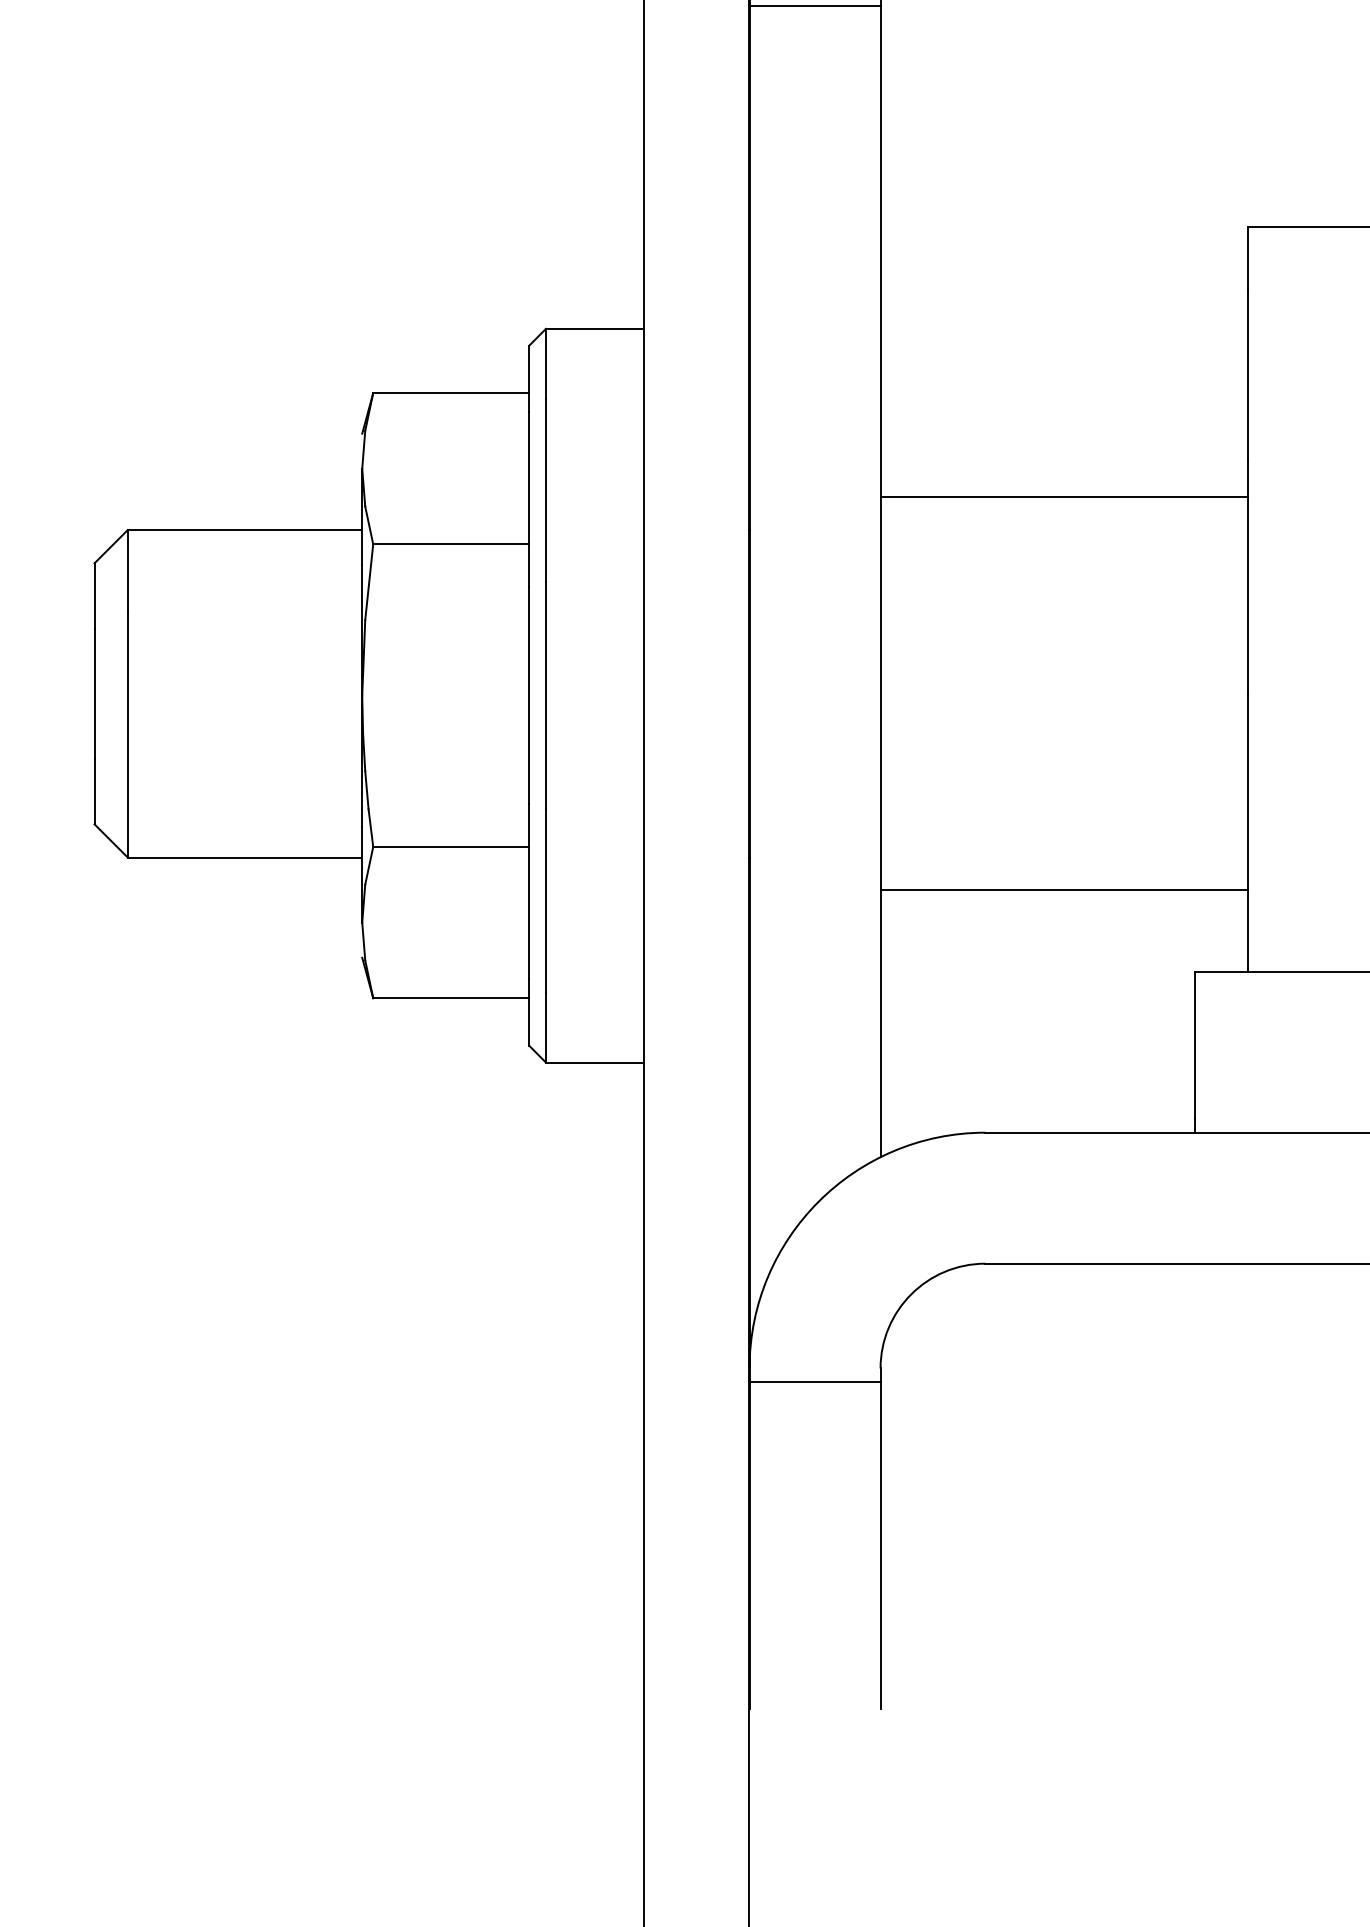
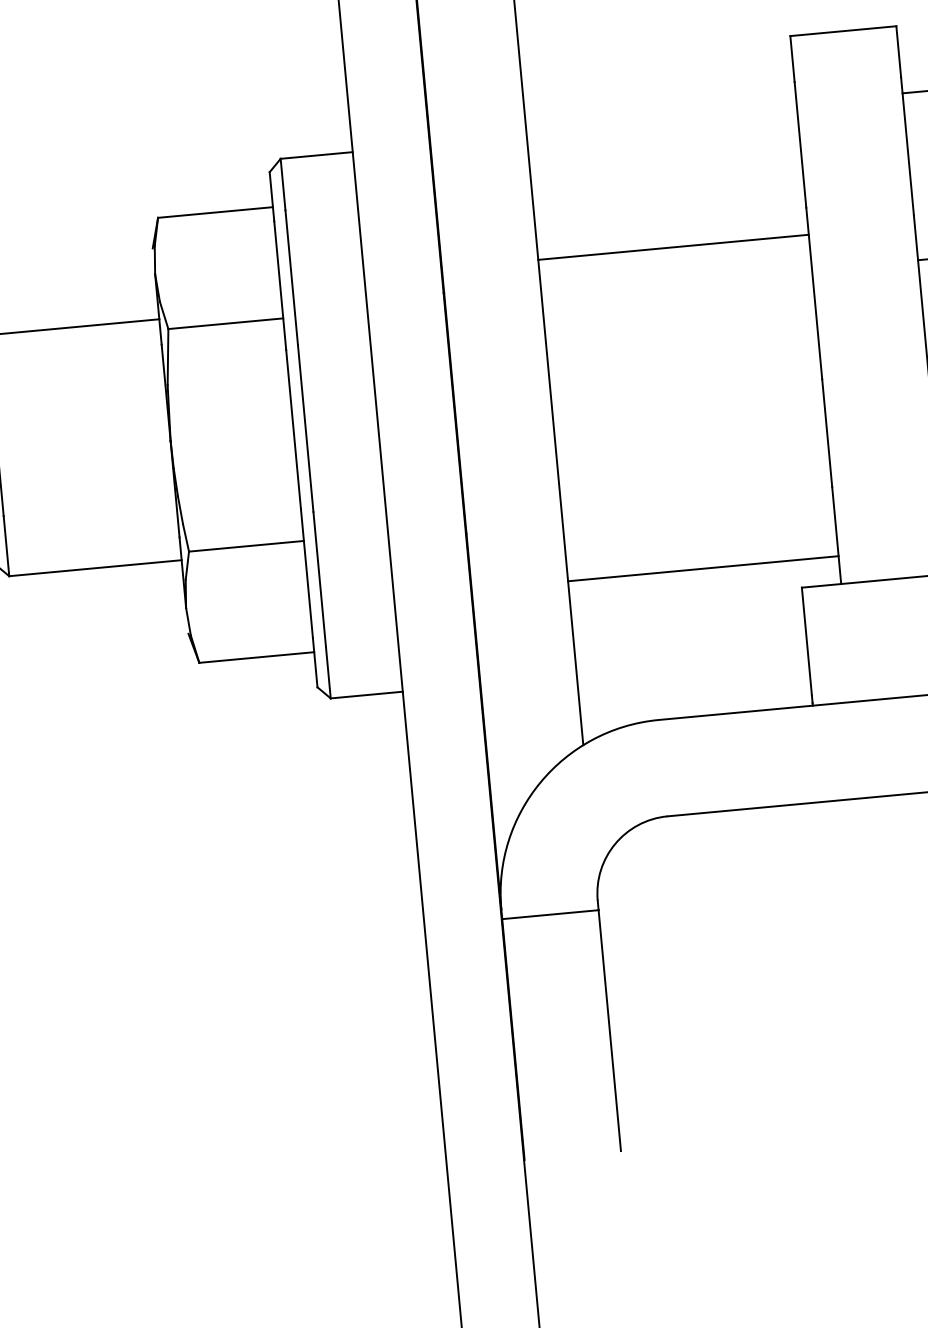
line: (1064, 890) -> (703, 568), moved

